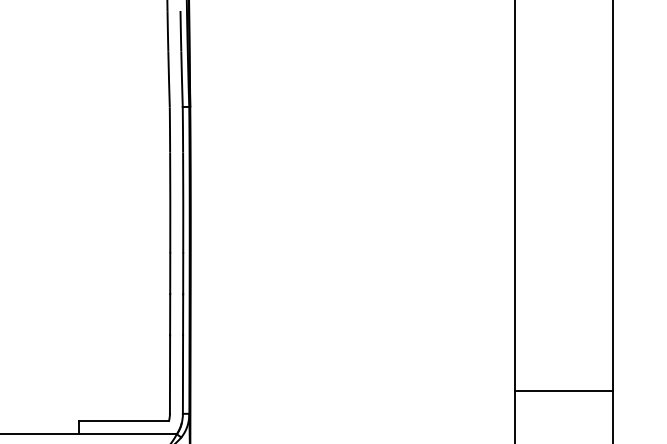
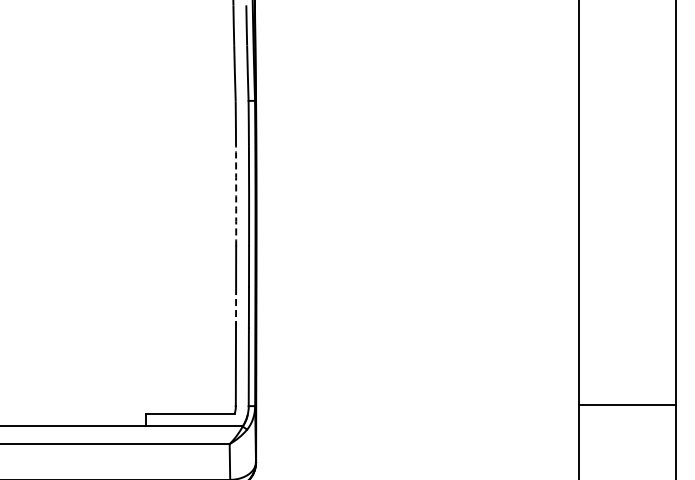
arc: (170, 203) -> (236, 196), solid -> dashed
line: (170, 314) -> (236, 307), solid -> dashed
line: (563, 391) -> (627, 405), moved

